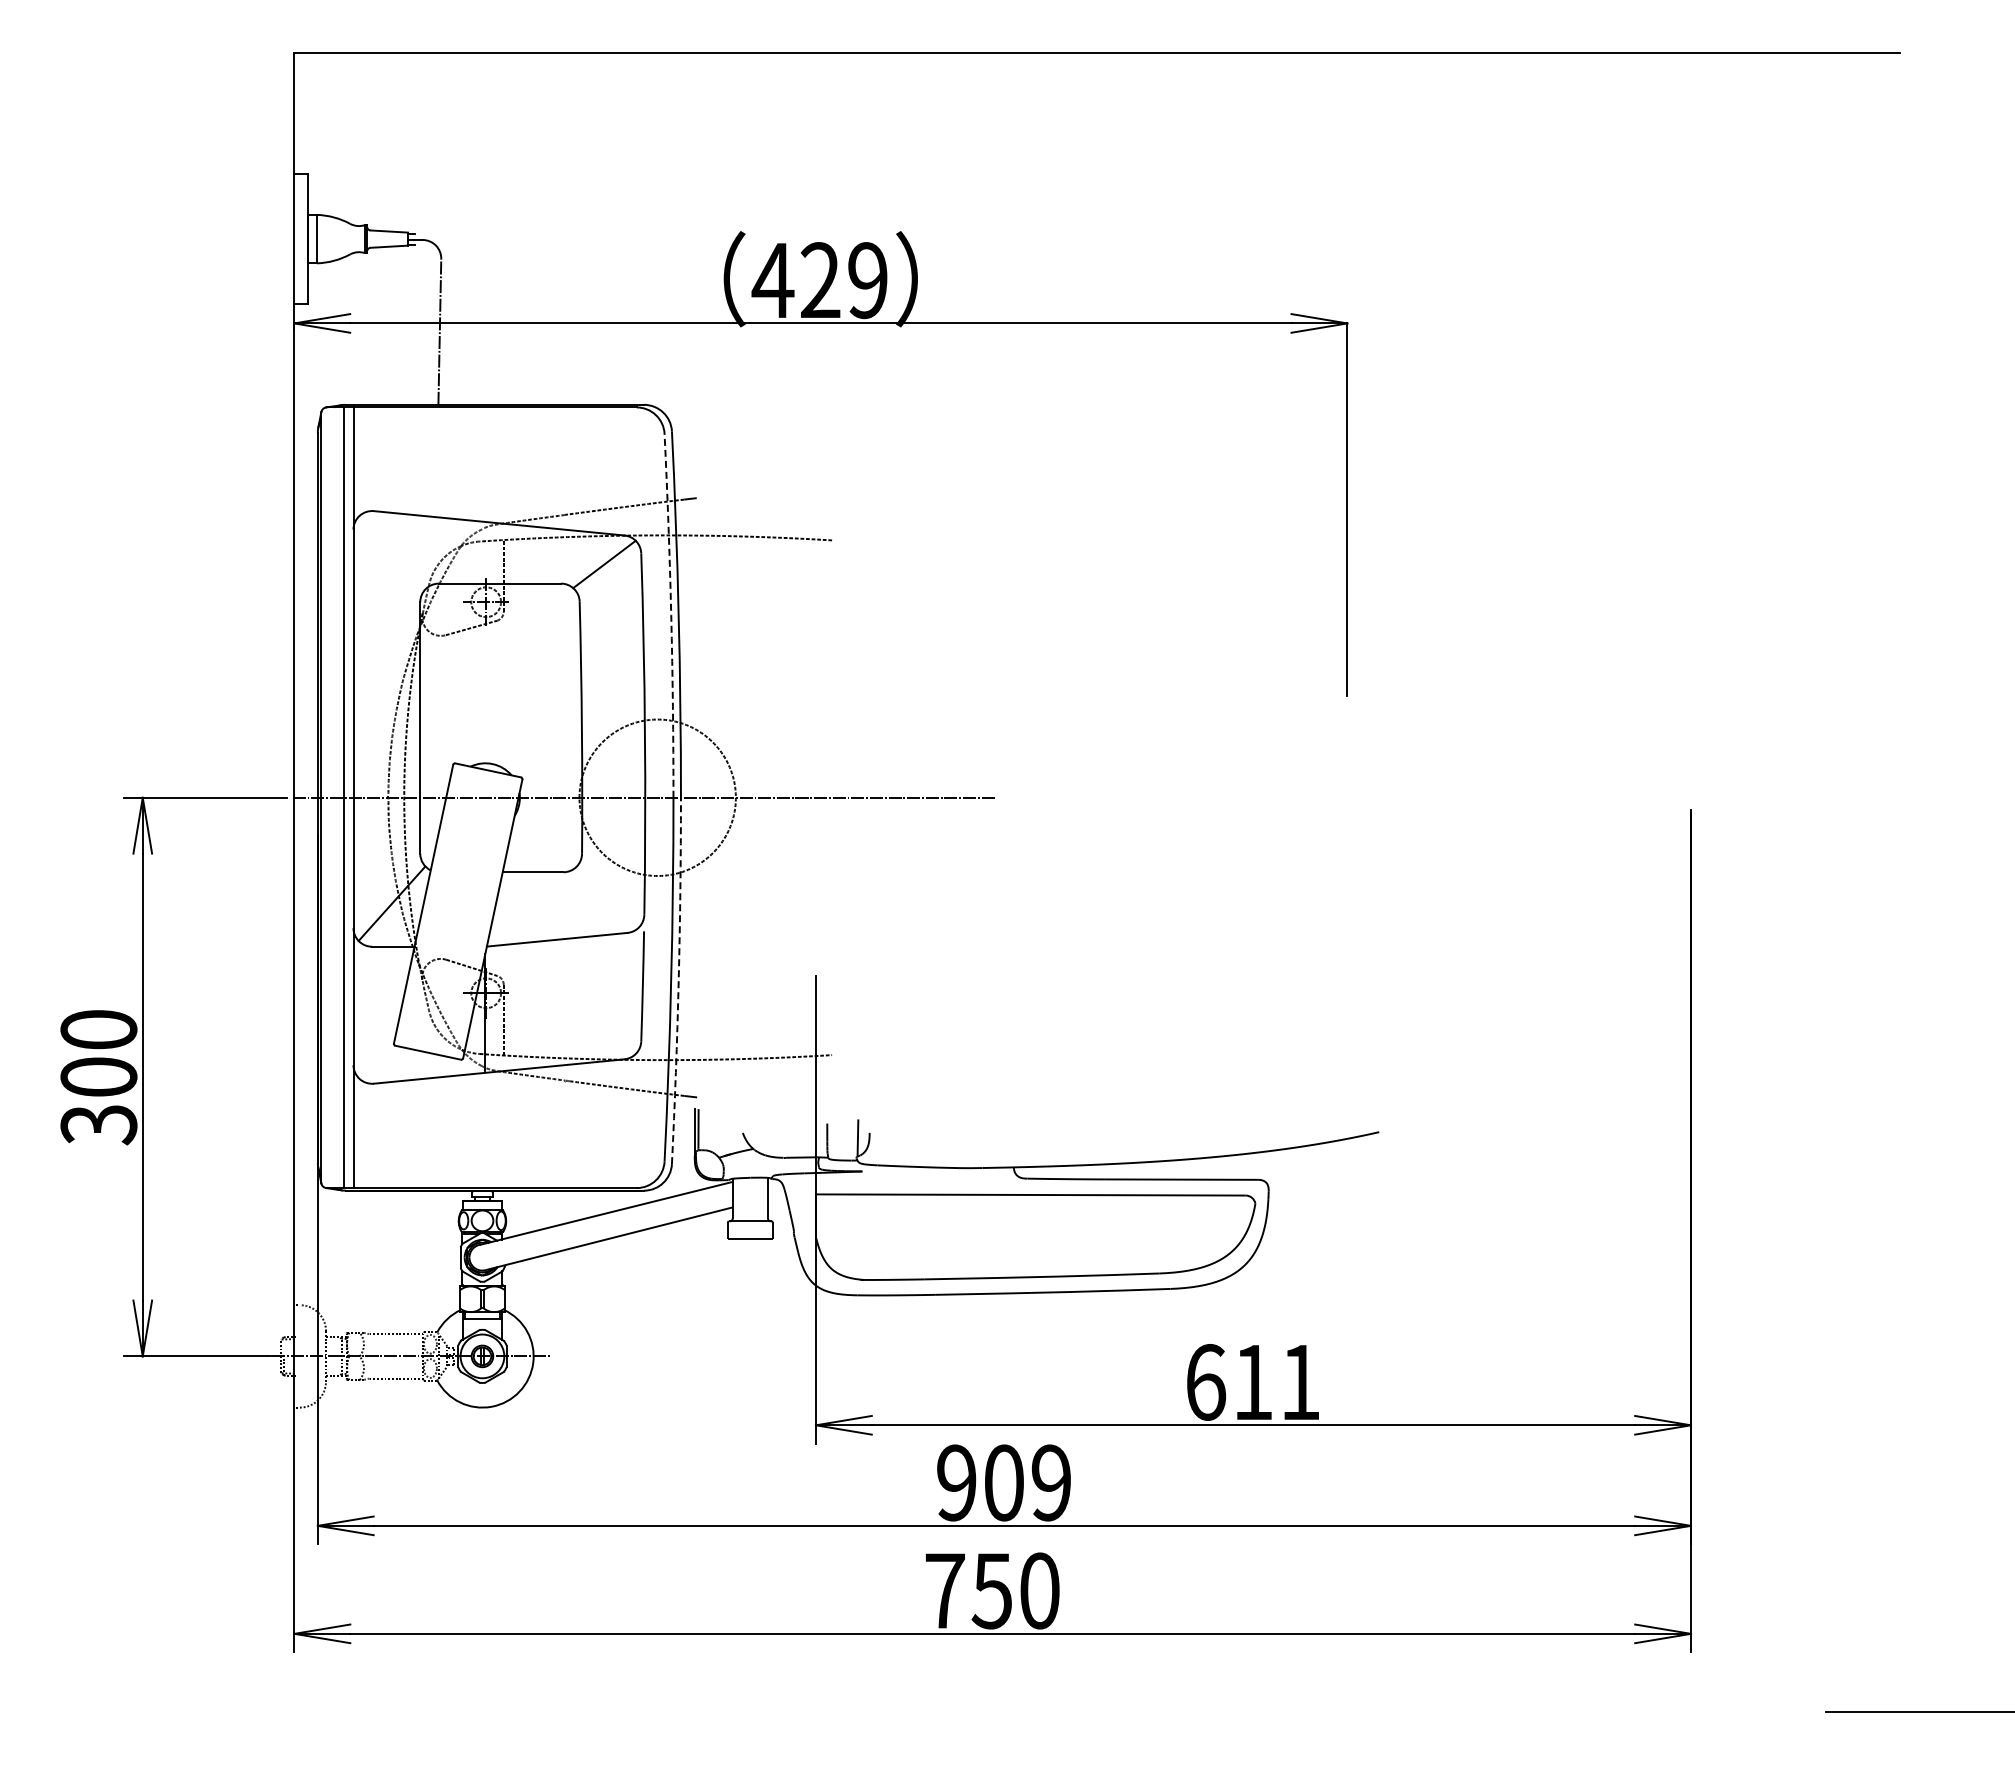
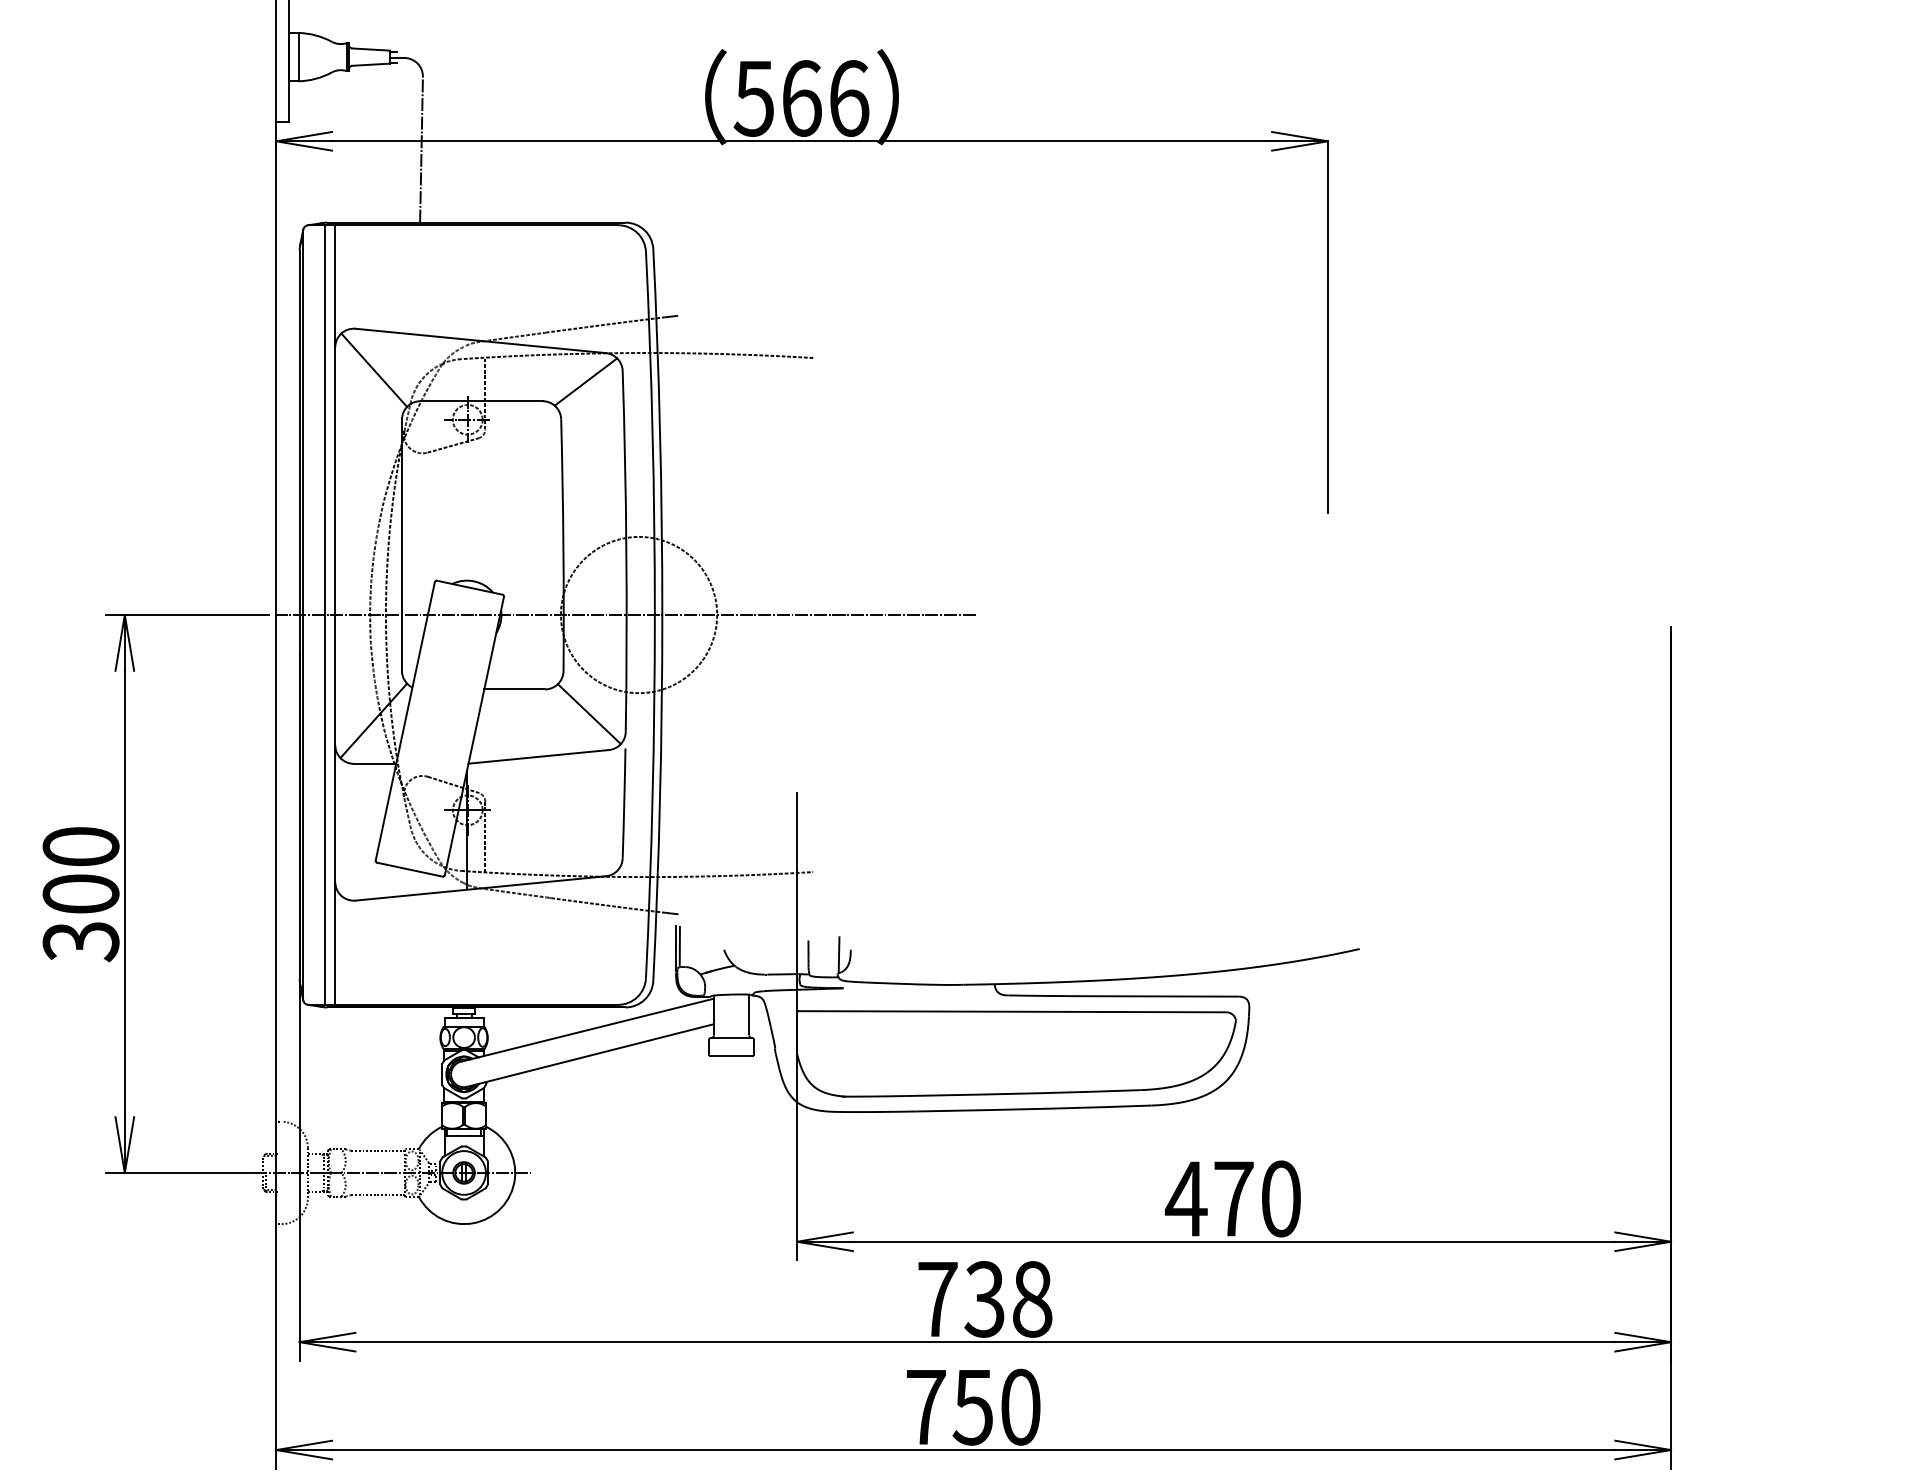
text: (819, 280) -> (800, 98), 429 -> 566
line: (392, 552) -> (374, 370), added
arc: (671, 615) -> (652, 433), dashed -> solid
line: (607, 896) -> (588, 713), added
arc: (678, 981) -> (659, 798), dashed -> solid
text: (1252, 1382) -> (1233, 1199), 611 -> 470
text: (1004, 1482) -> (985, 1298), 909 -> 738

